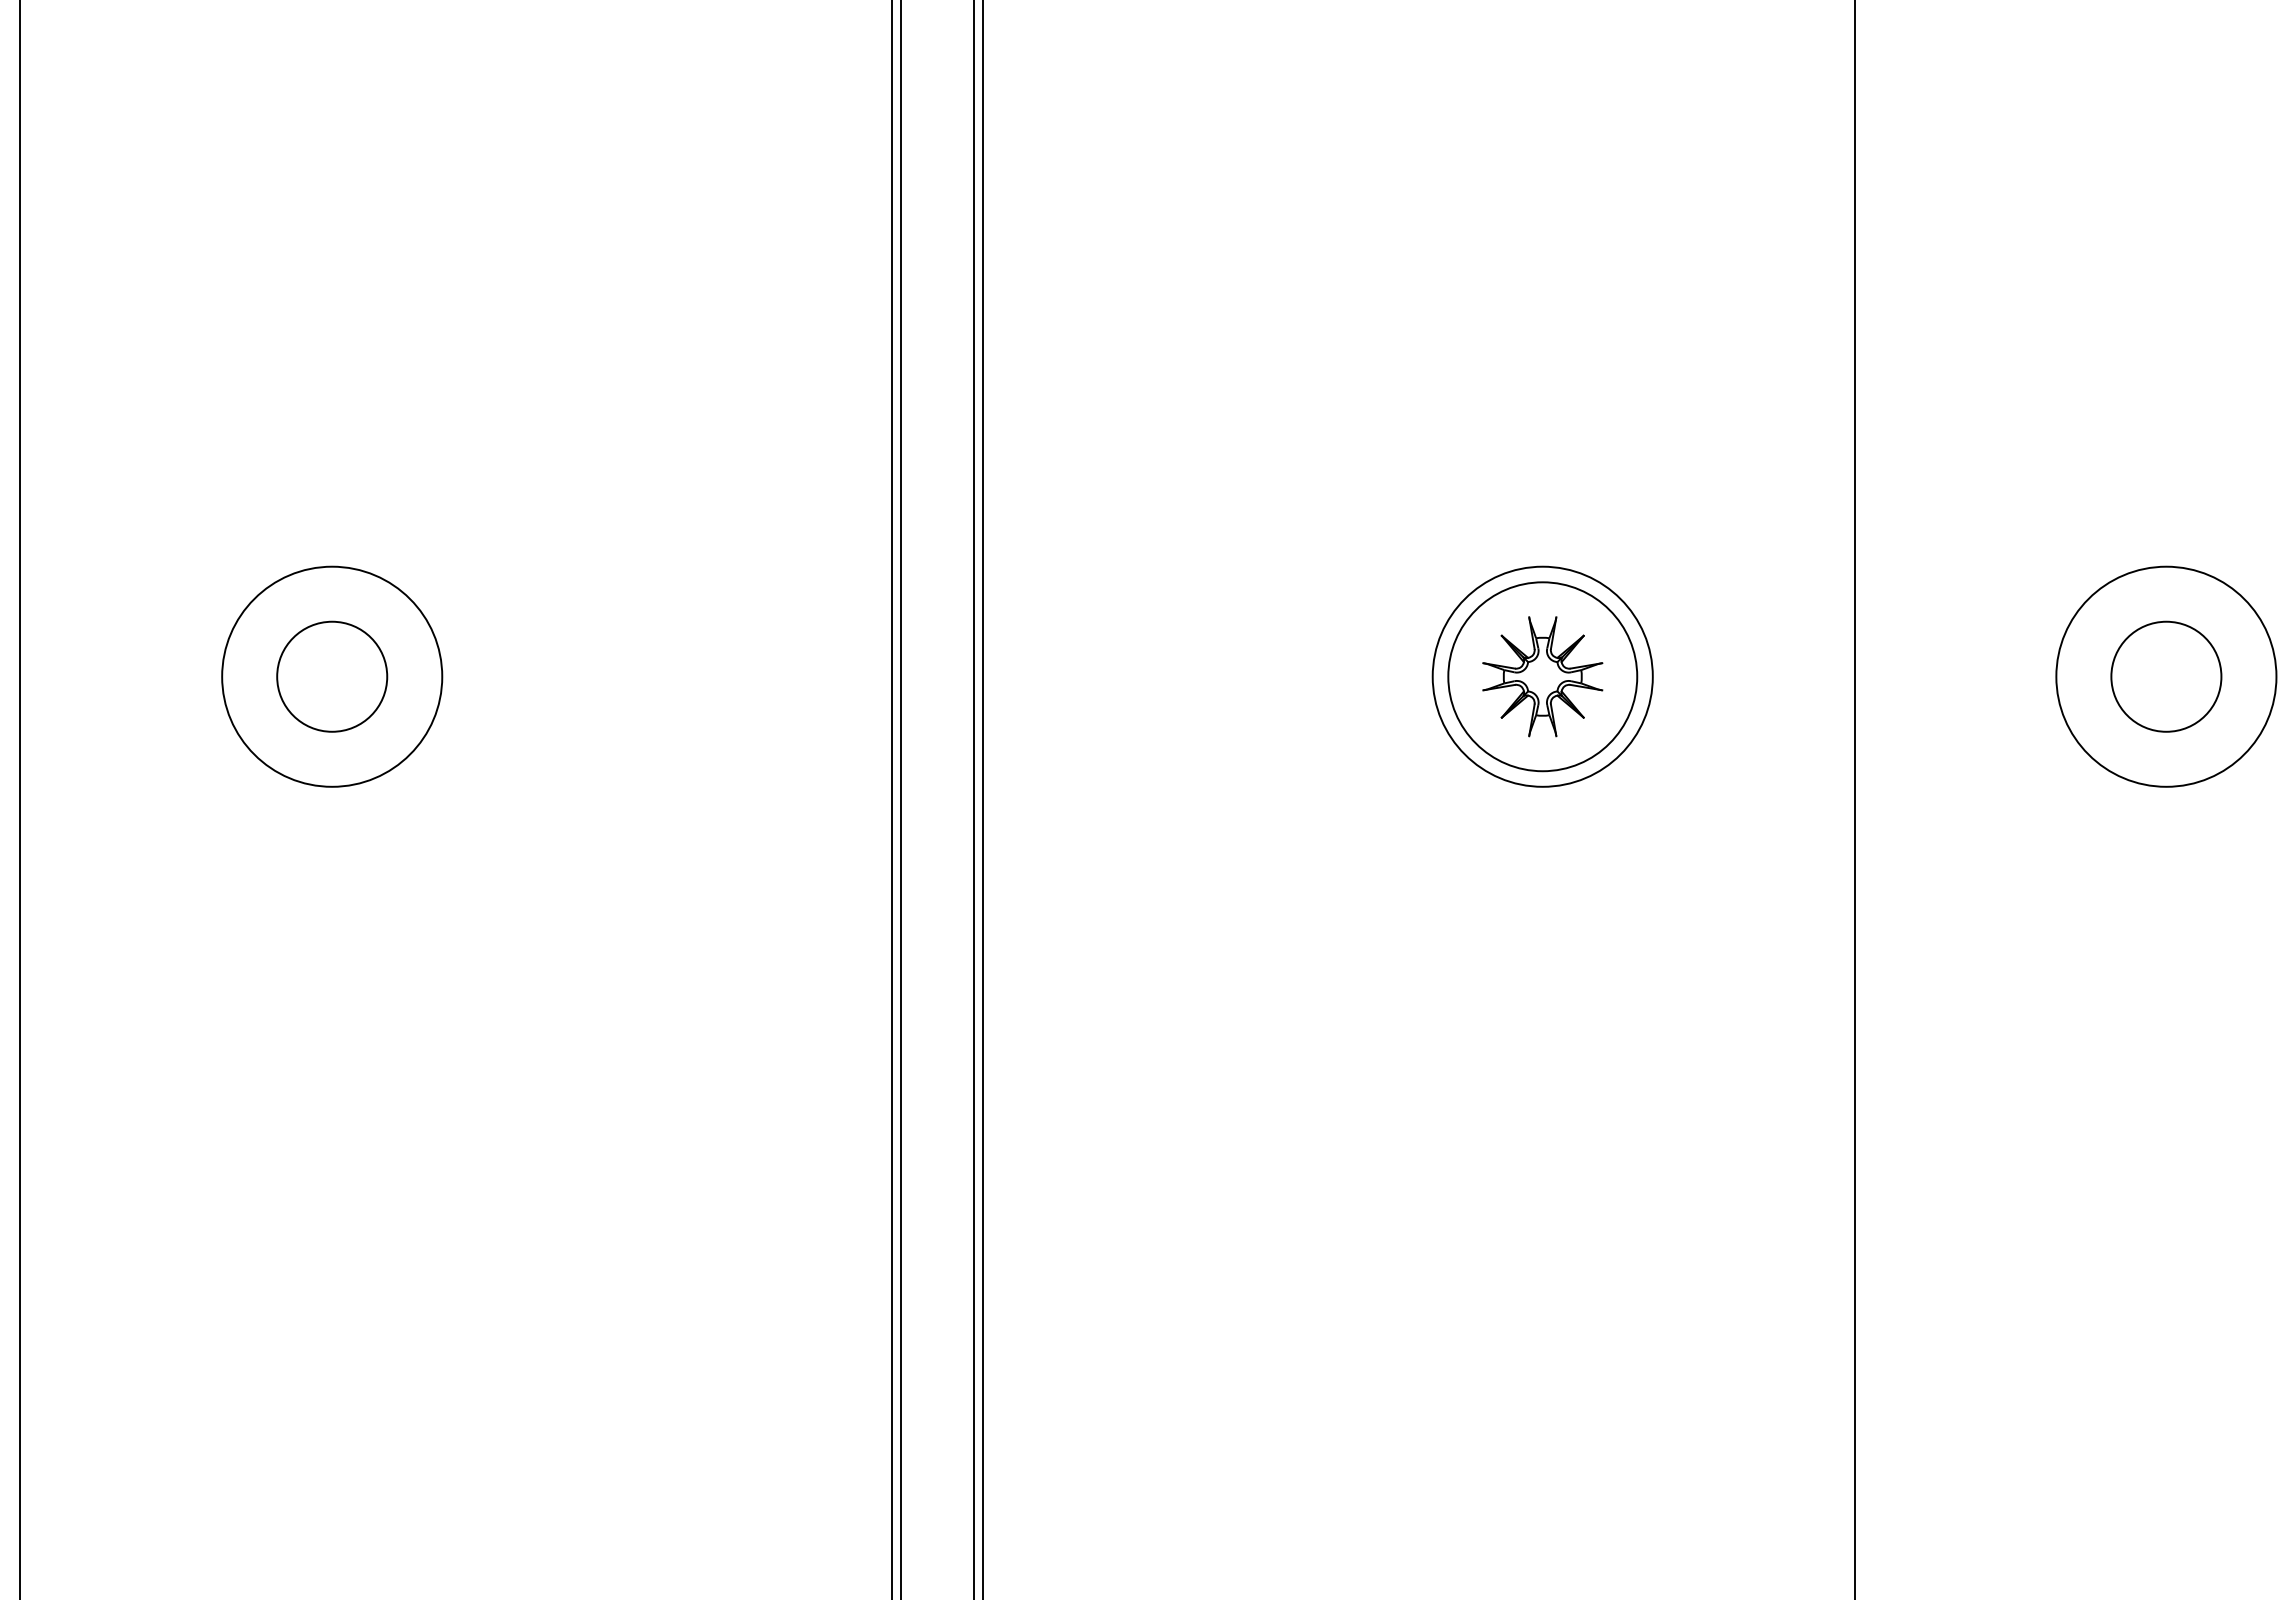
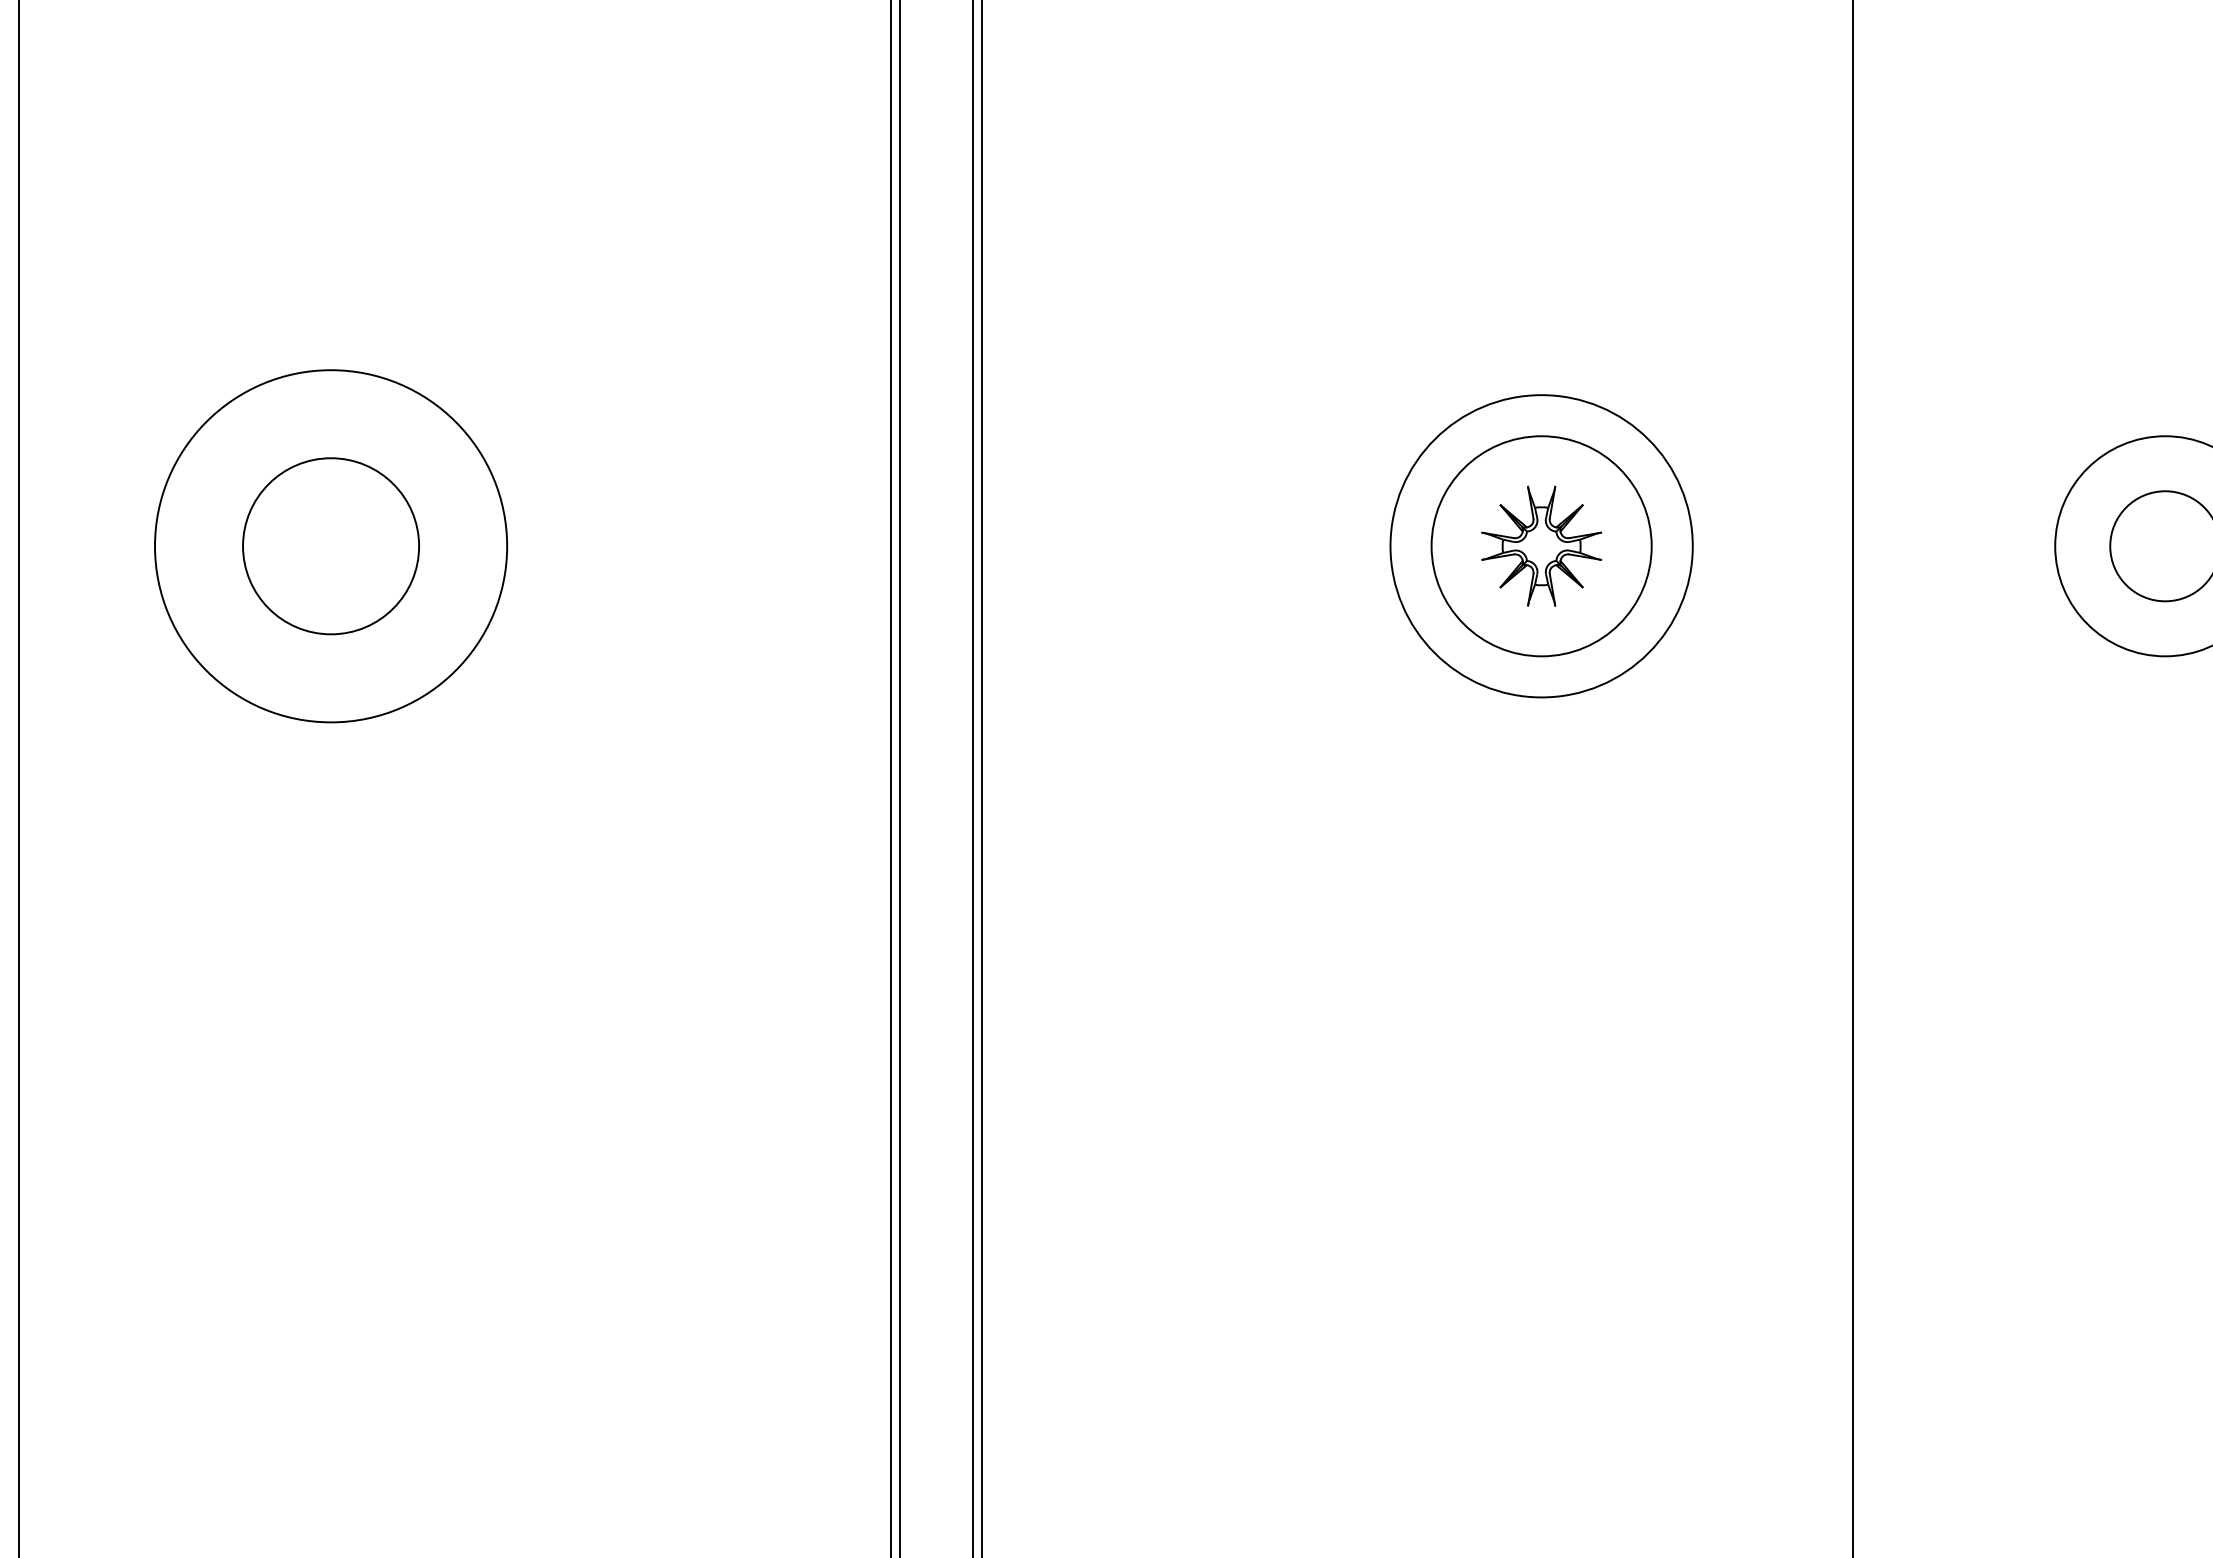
circle: (332, 676) -> (331, 546), size x1.6
circle: (332, 676) -> (331, 546), size x1.6
circle: (1542, 676) -> (1541, 546), size x1.6

